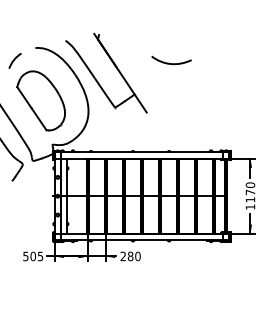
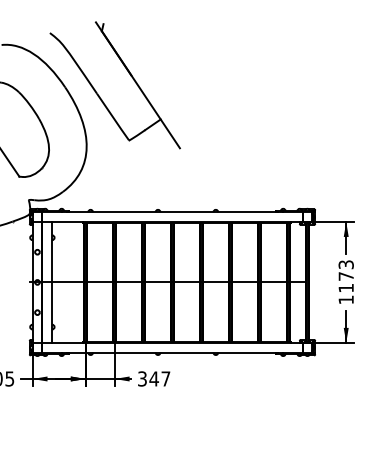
curve: (171, 63) -> (219, 69), removed
text: (250, 184) -> (346, 263), 1170 -> 1173
text: (130, 256) -> (153, 379), 280 -> 347

